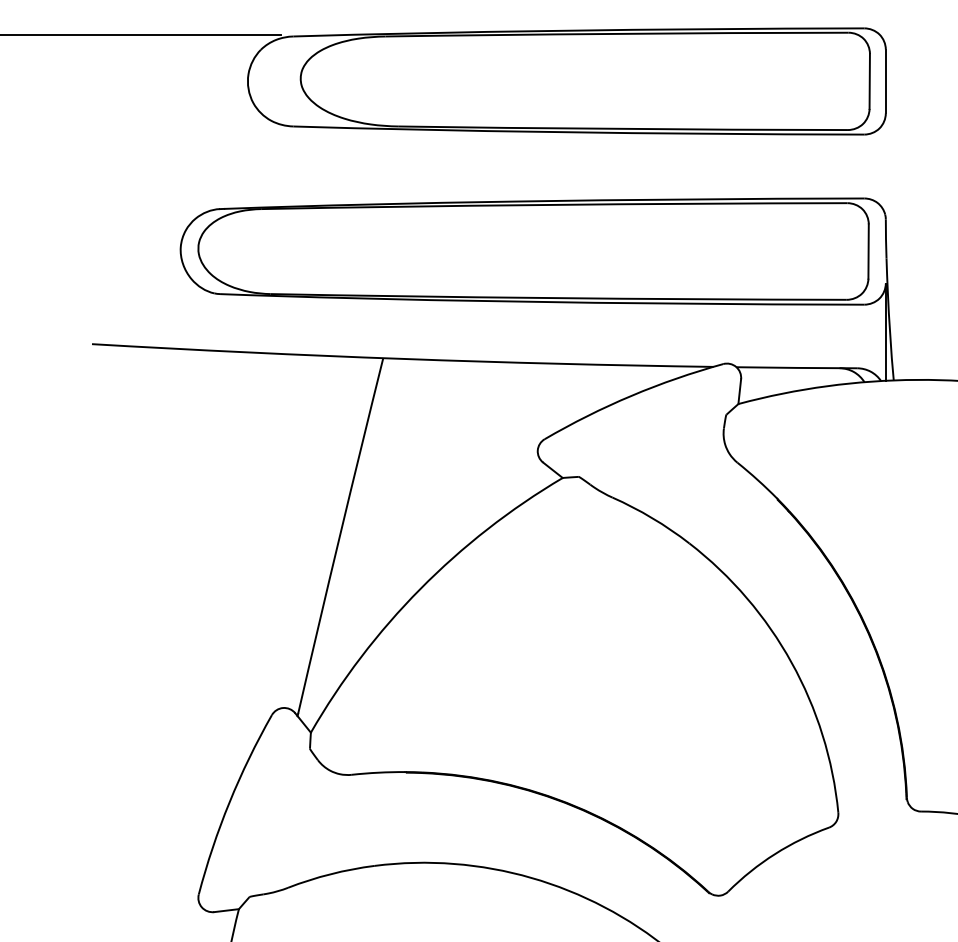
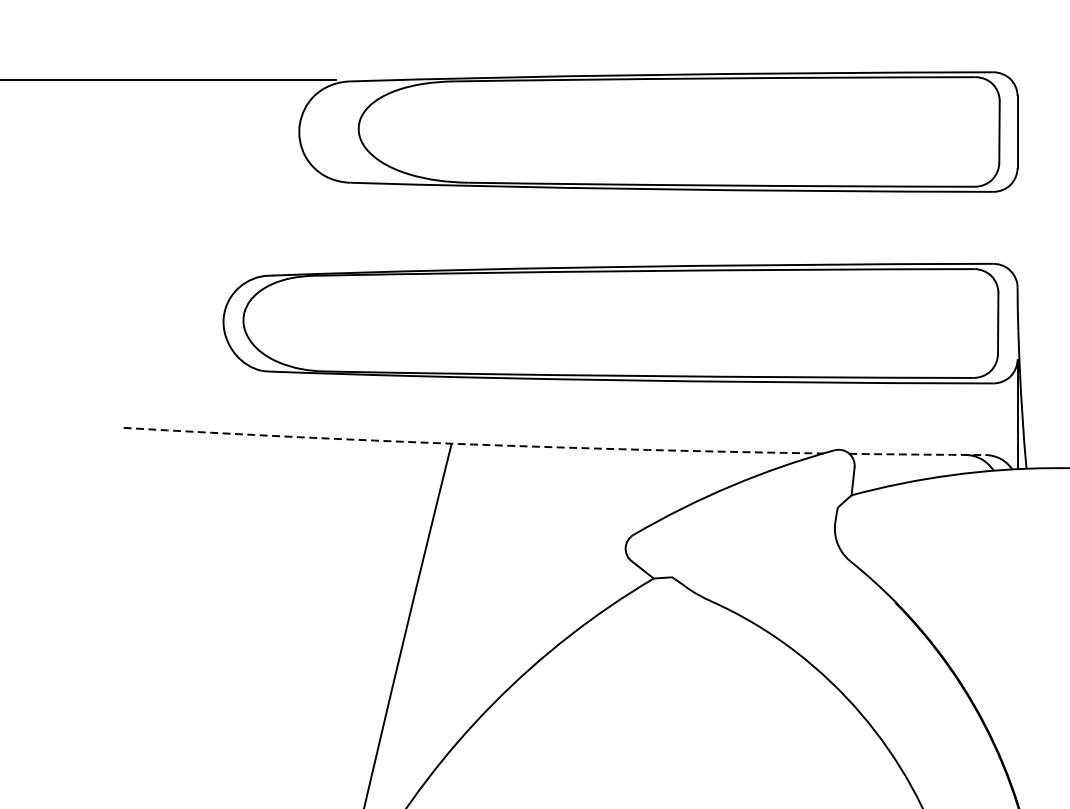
arc: (402, 358) -> (473, 444), solid -> dashed
arc: (796, 367) -> (917, 454), solid -> dashed

